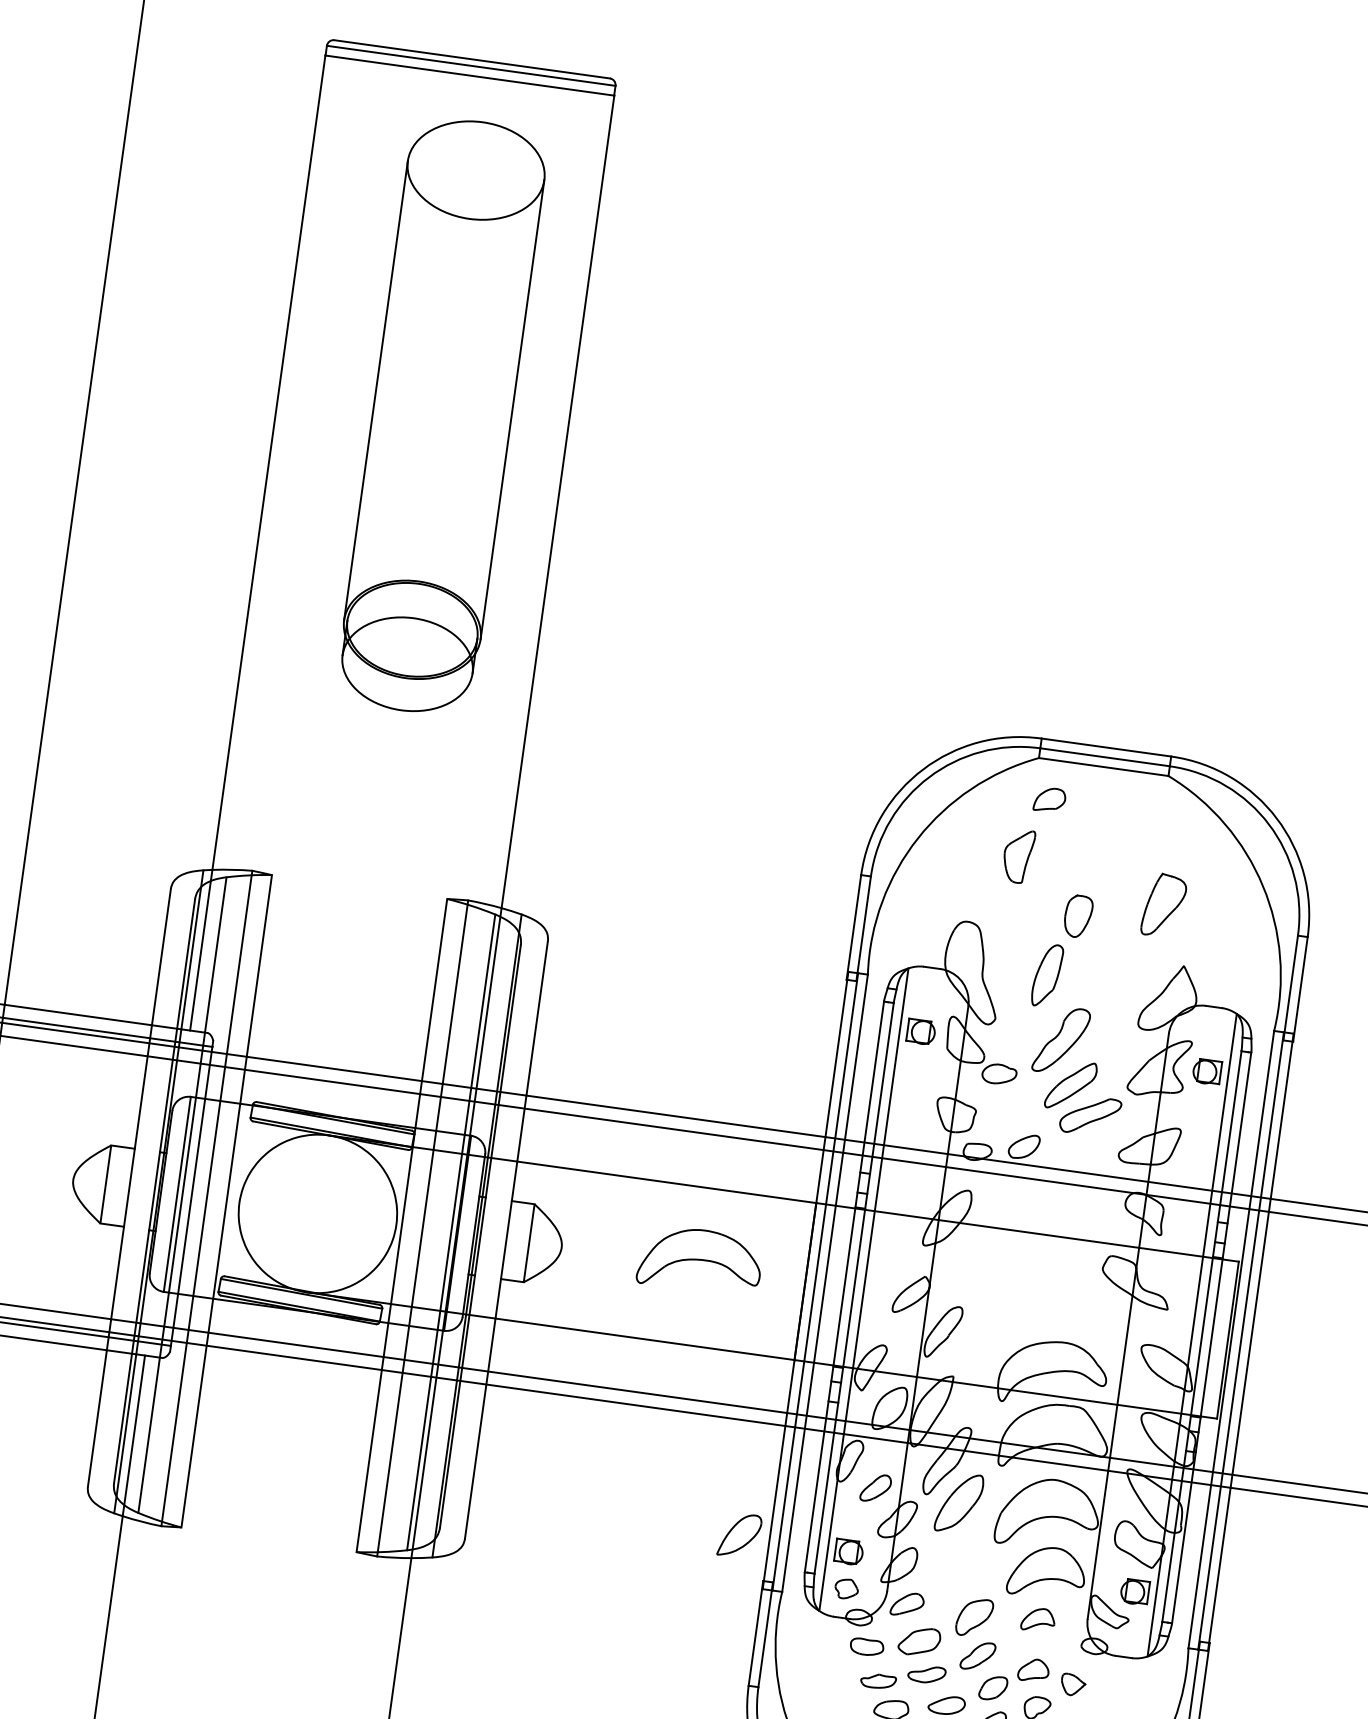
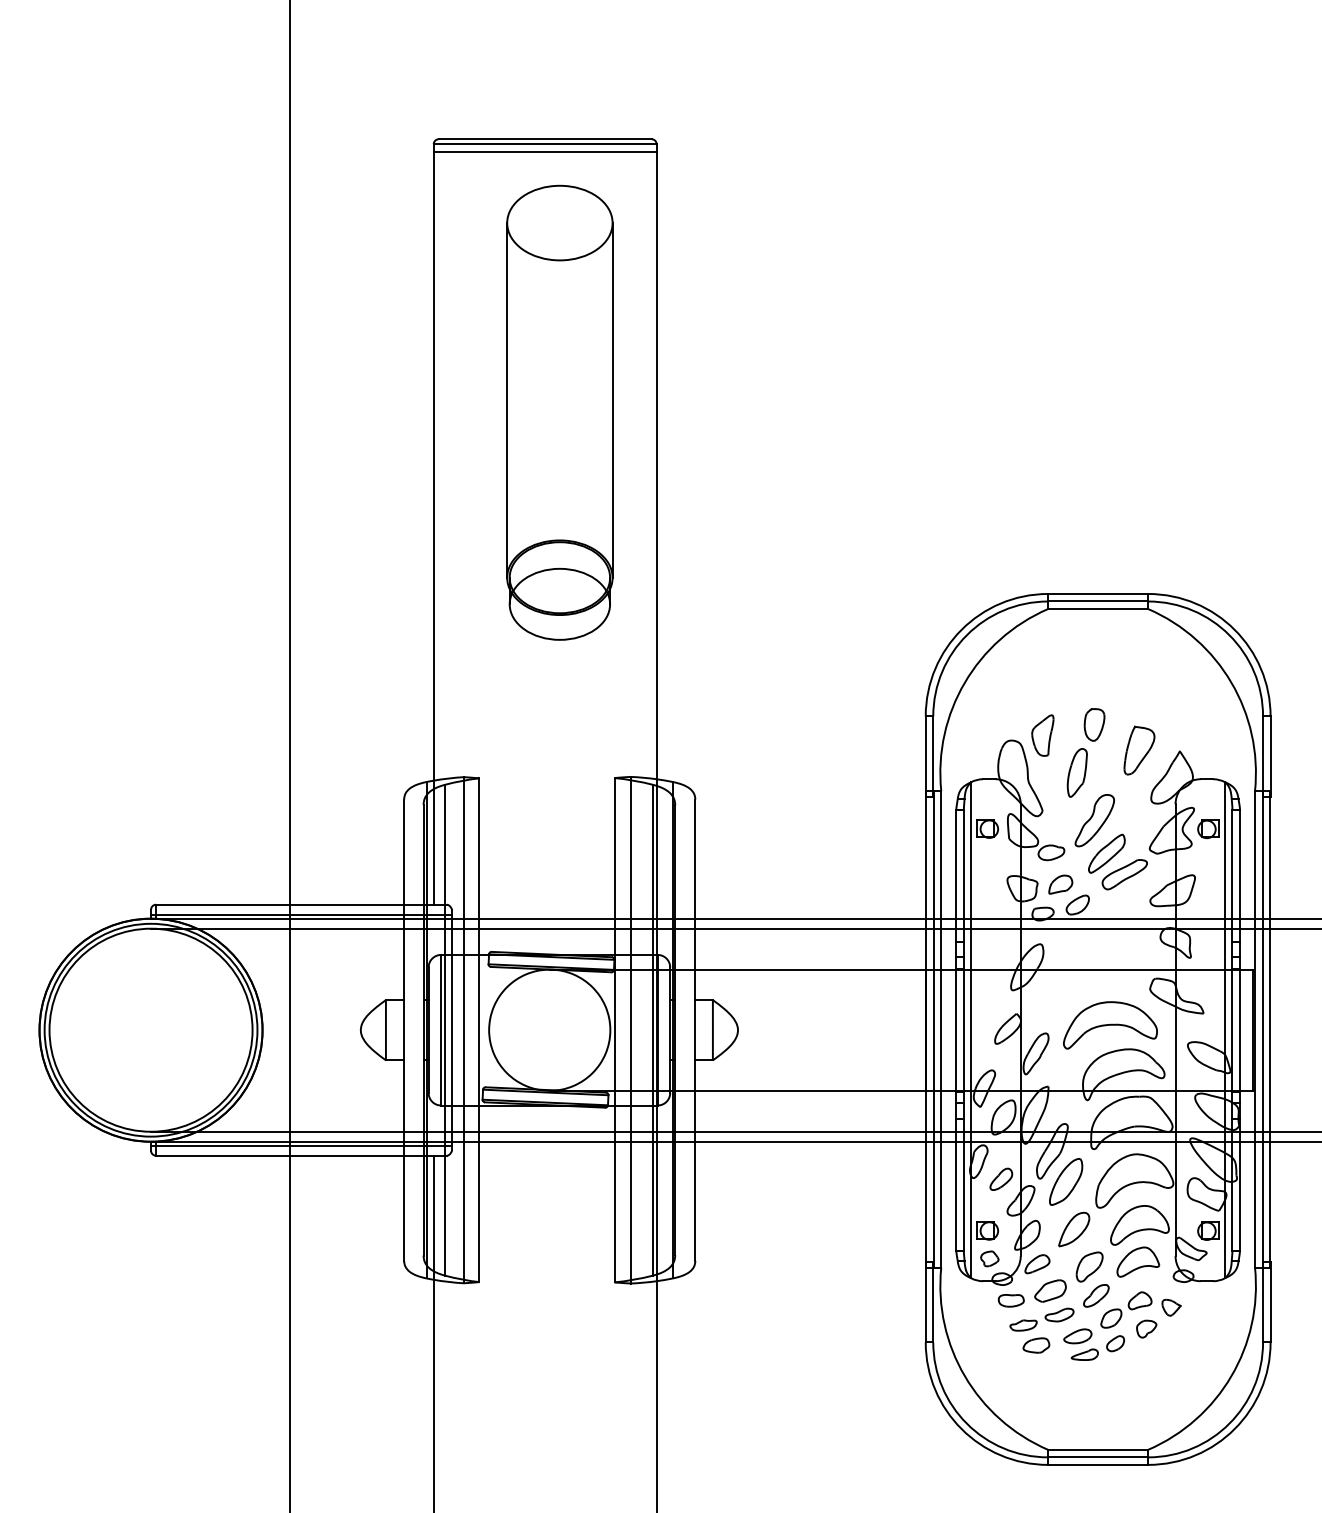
part: (1049, 799) -> (1060, 884), moved
part: (1017, 856) -> (1042, 735), moved
part: (1164, 905) -> (1139, 750), moved
part: (700, 1260) -> (1110, 1025), moved
part: (740, 1535) -> (1074, 1229), moved
part: (1038, 1619) -> (1138, 1261), size x1.67

